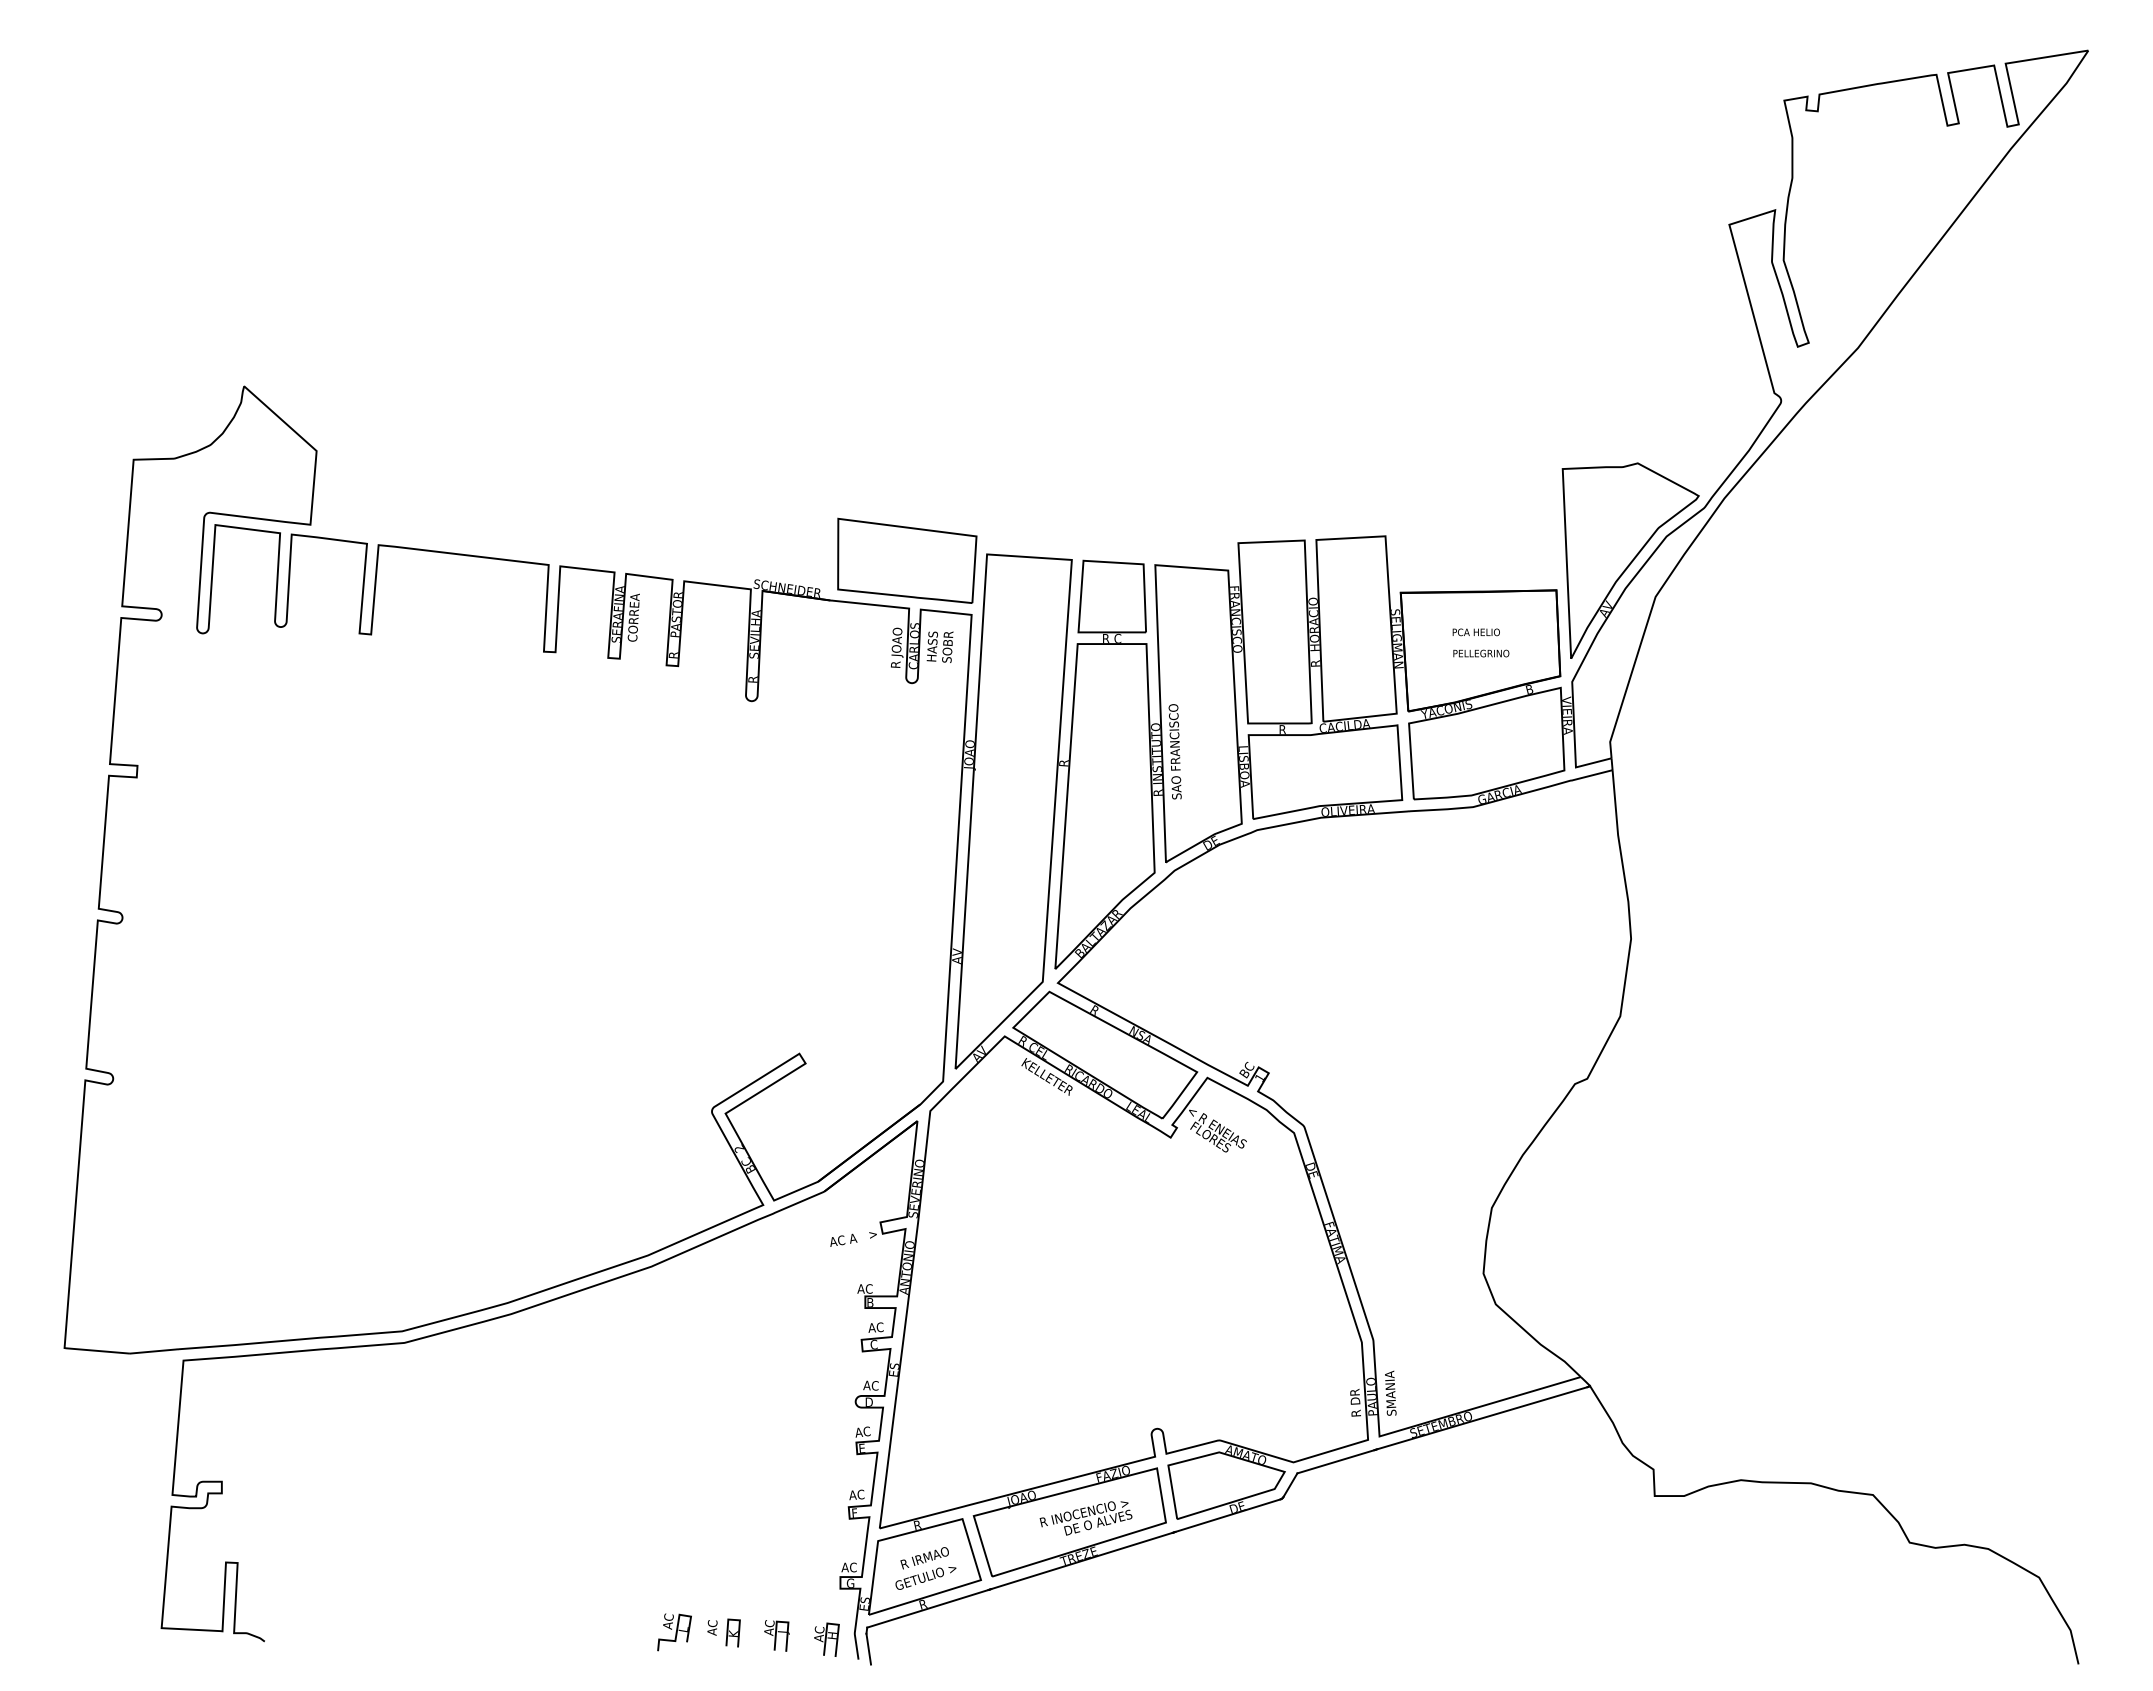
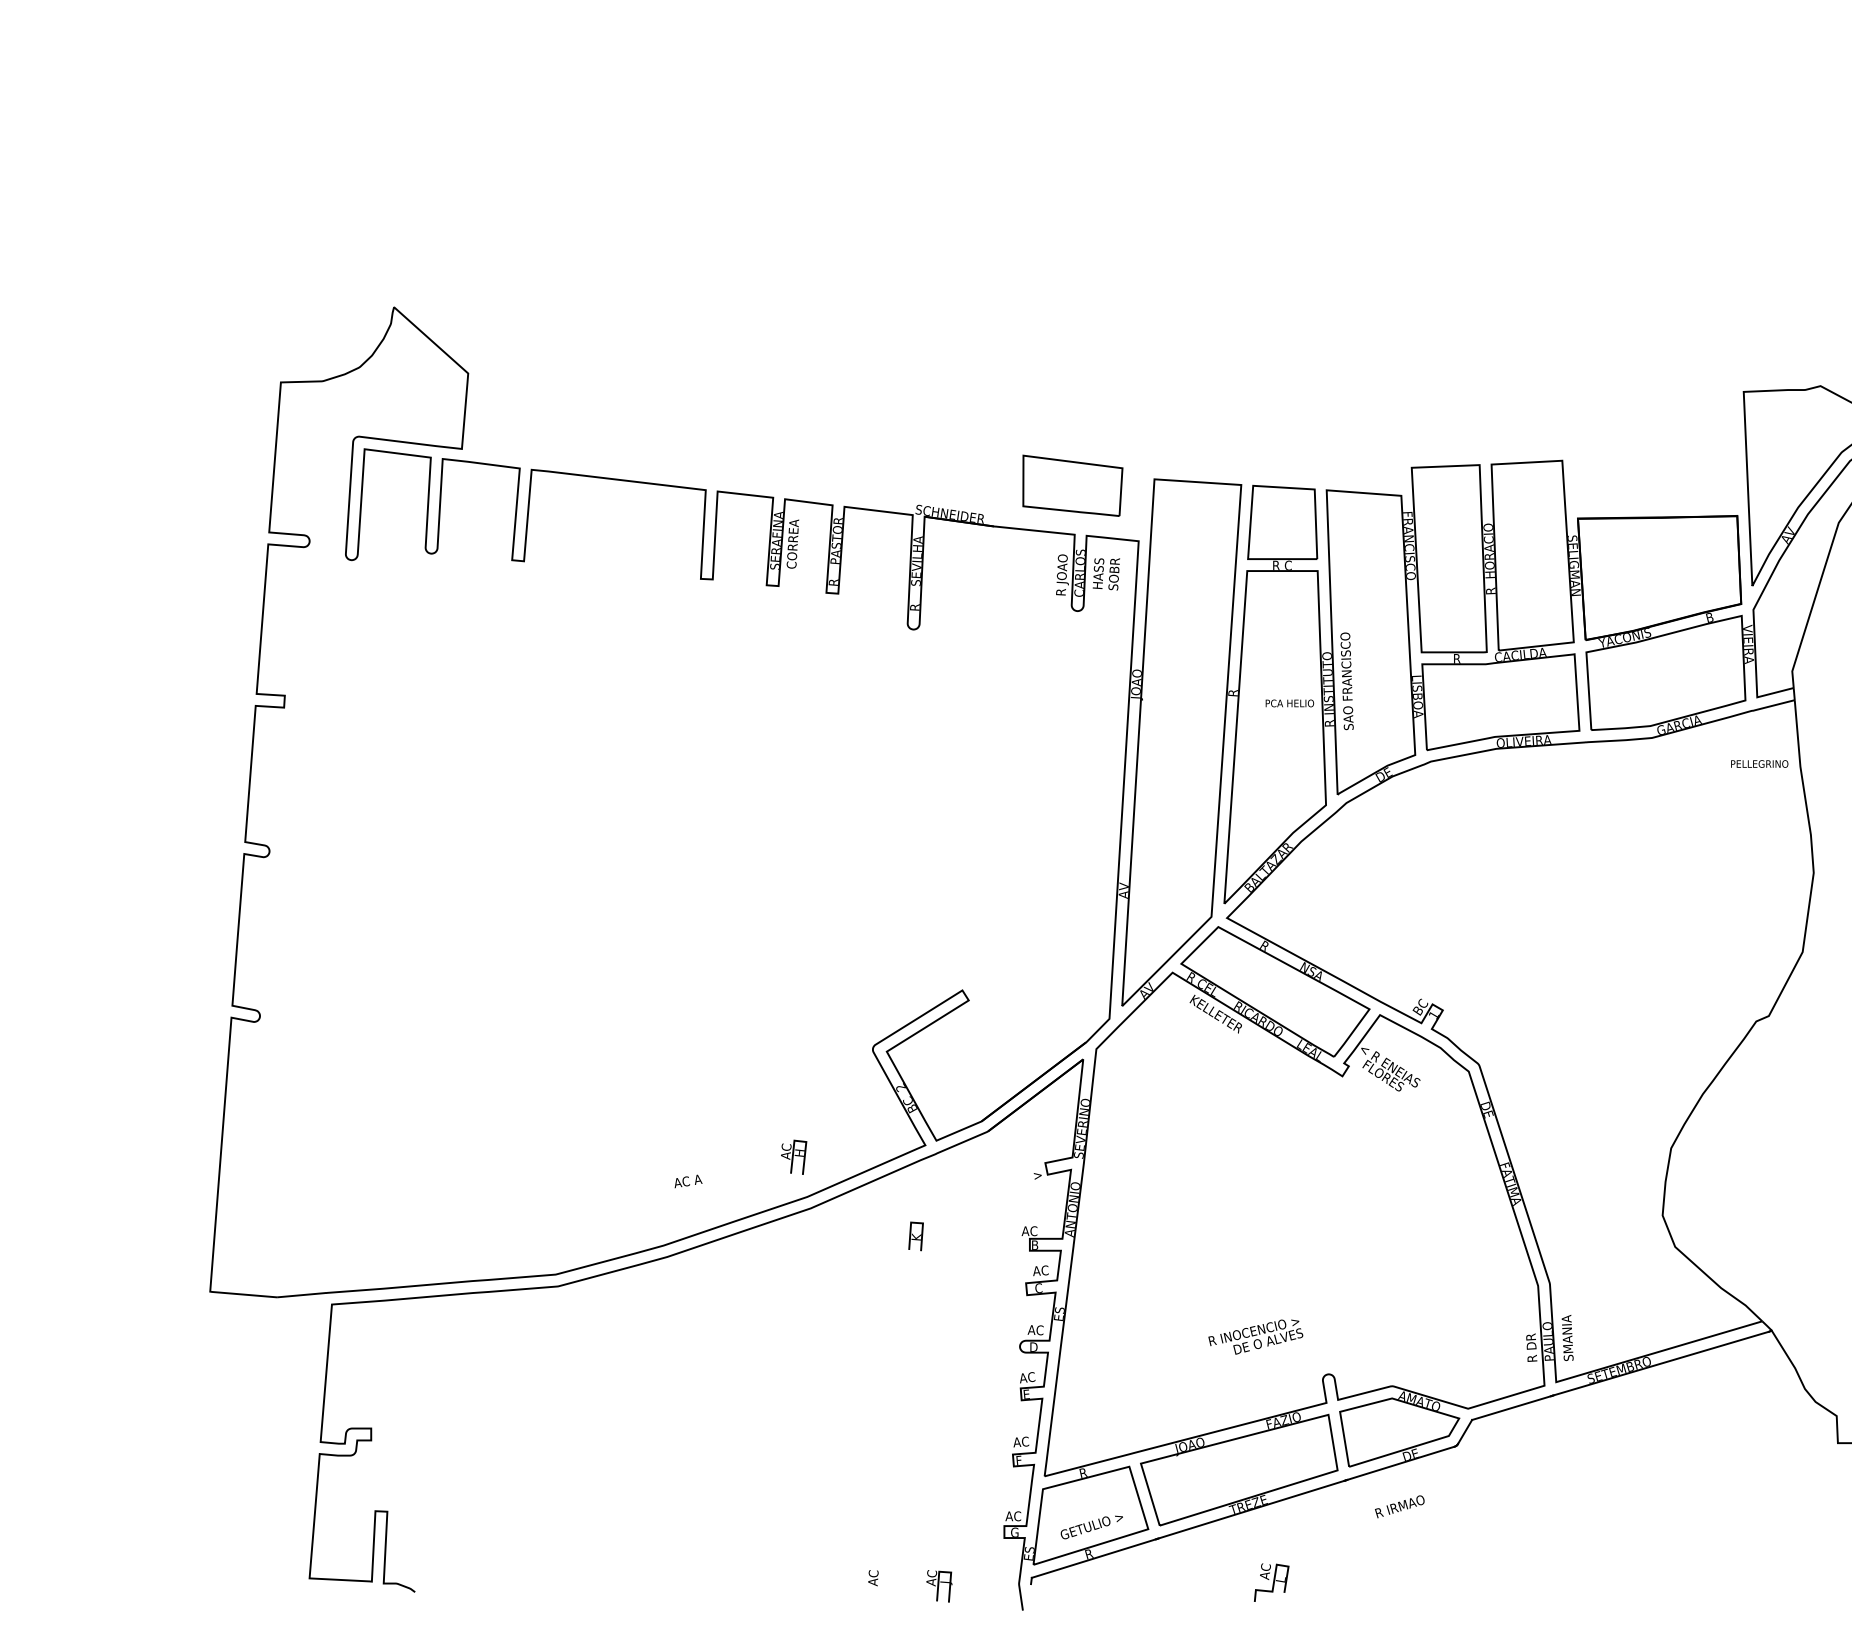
part: (907, 560) -> (1073, 485), size x0.7
text: (1475, 632) -> (1289, 703), moved
text: (1481, 653) -> (1759, 763), moved
text: (843, 1239) -> (688, 1180), moved
text: (1085, 1518) -> (1255, 1337), moved
text: (924, 1558) -> (1399, 1507), moved
part: (674, 1632) -> (1271, 1582), moved
part: (732, 1632) -> (915, 1235), moved
part: (826, 1639) -> (793, 1157), moved
line: (868, 1648) -> (1033, 1599), removed

